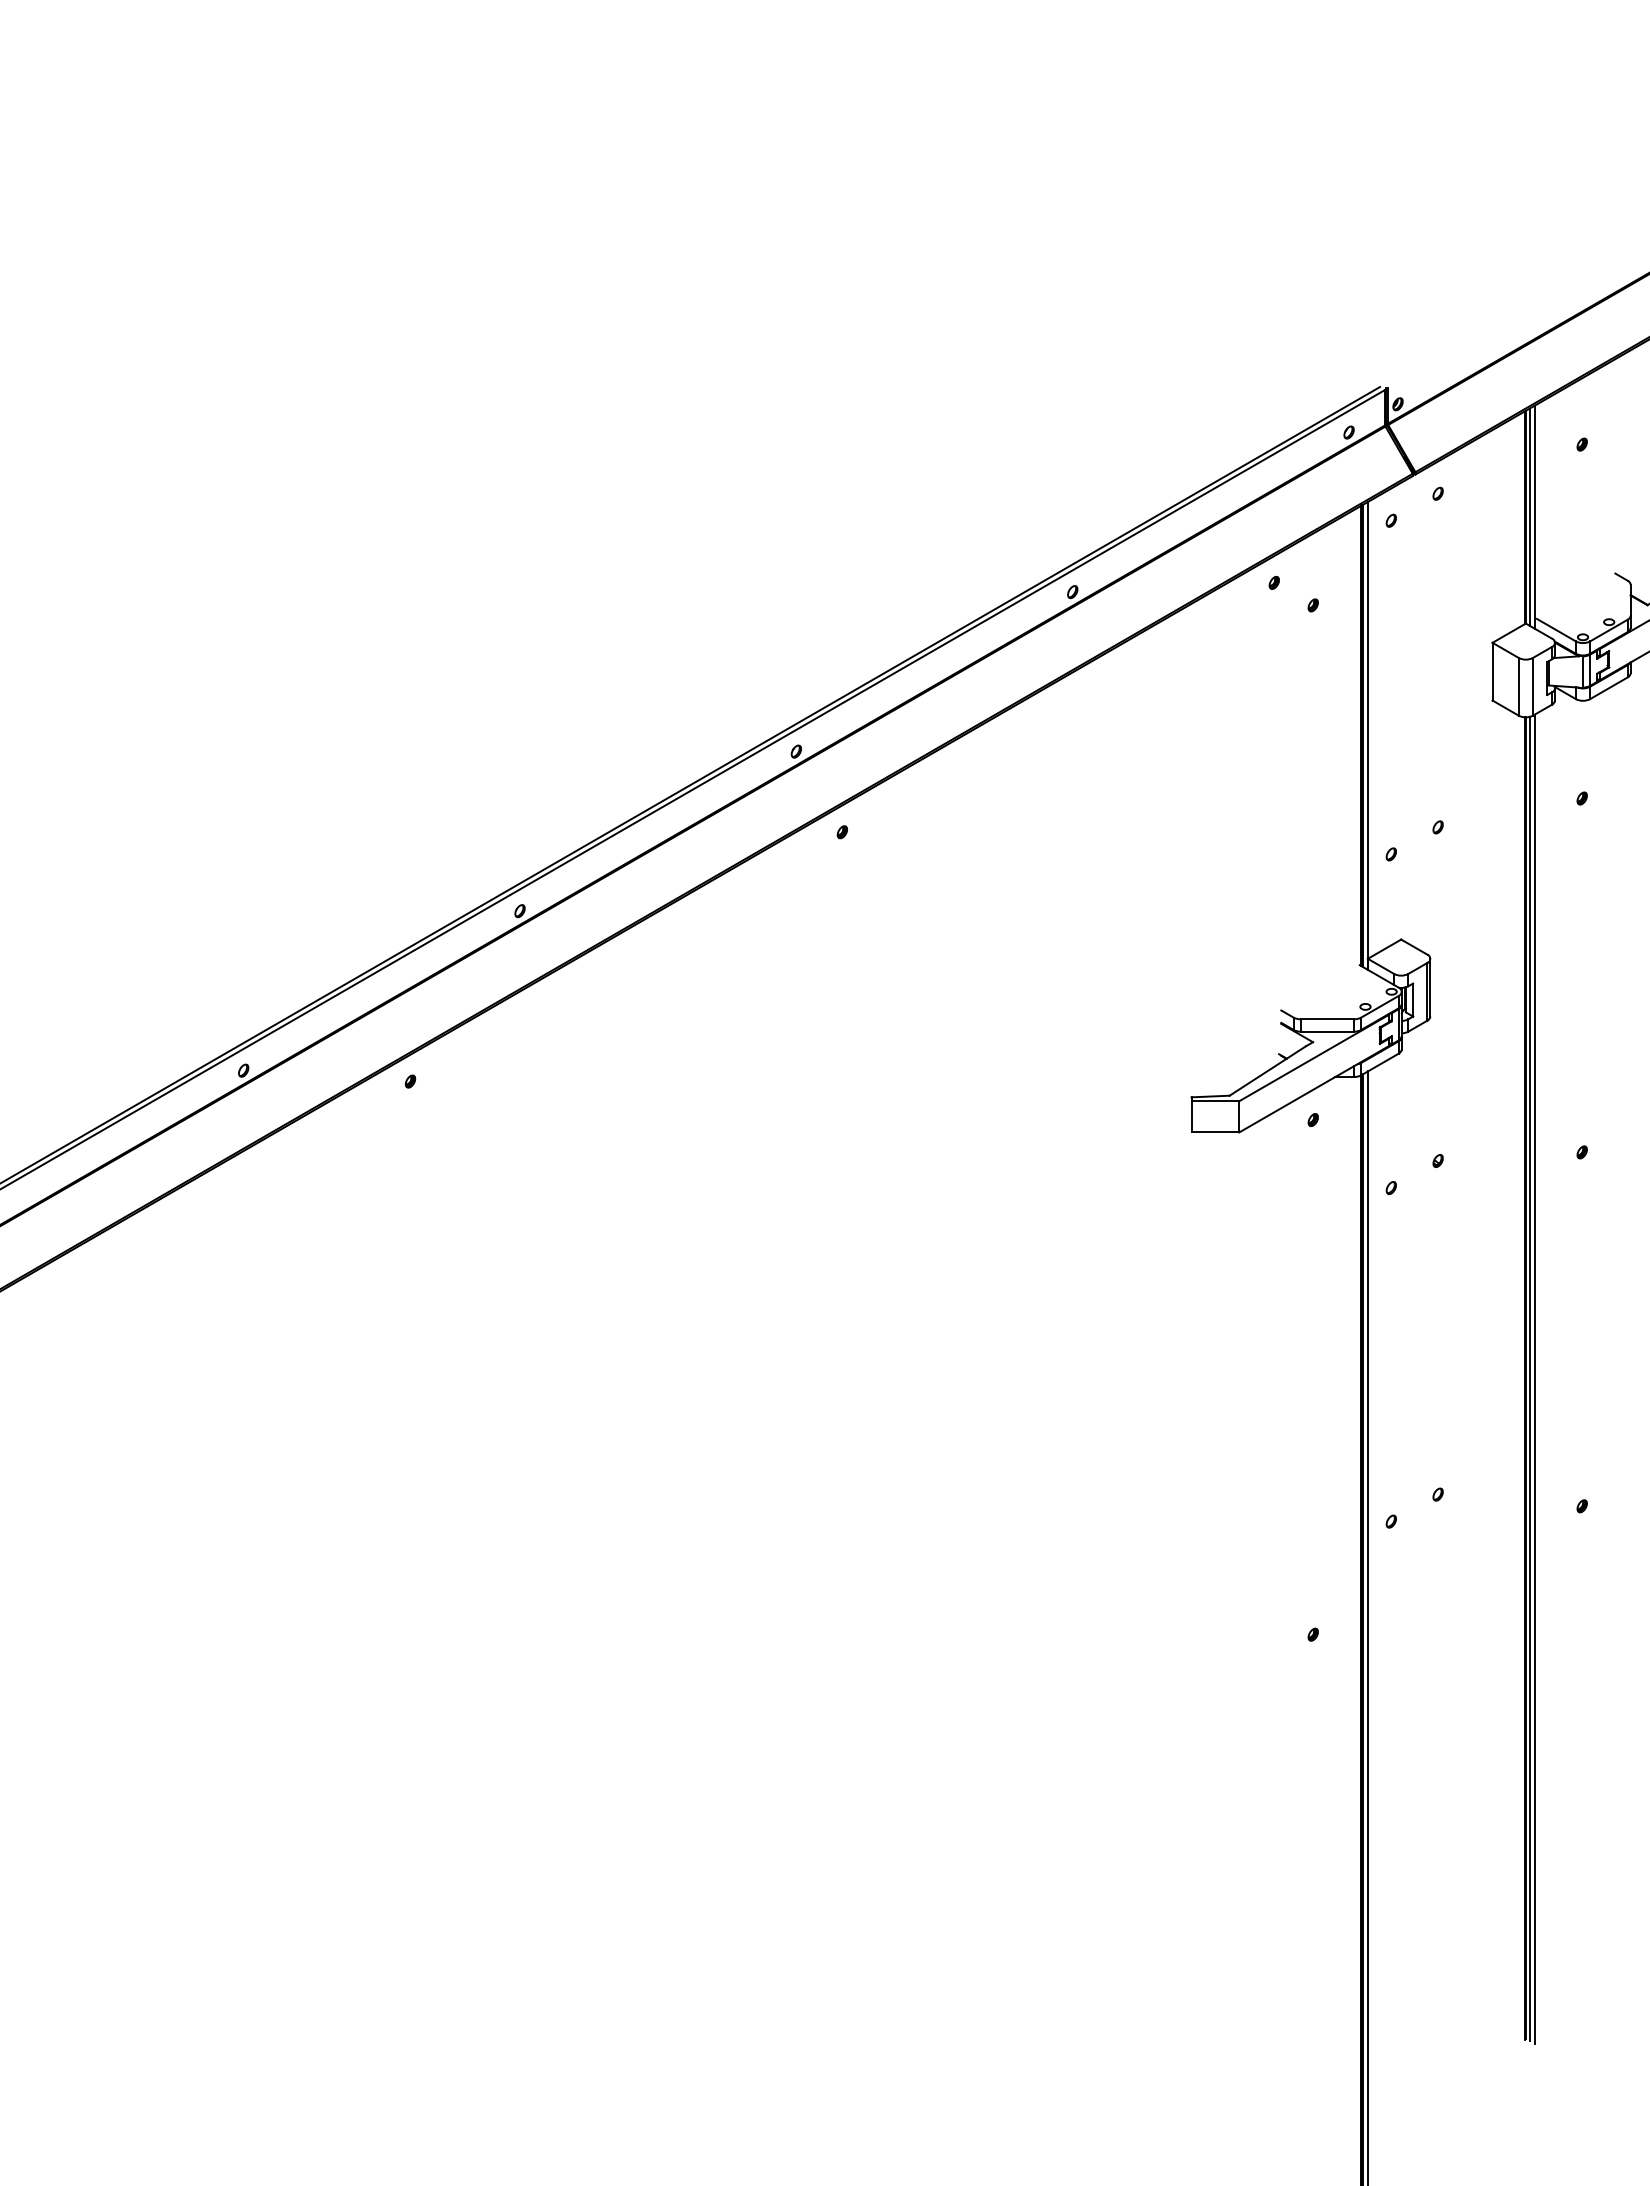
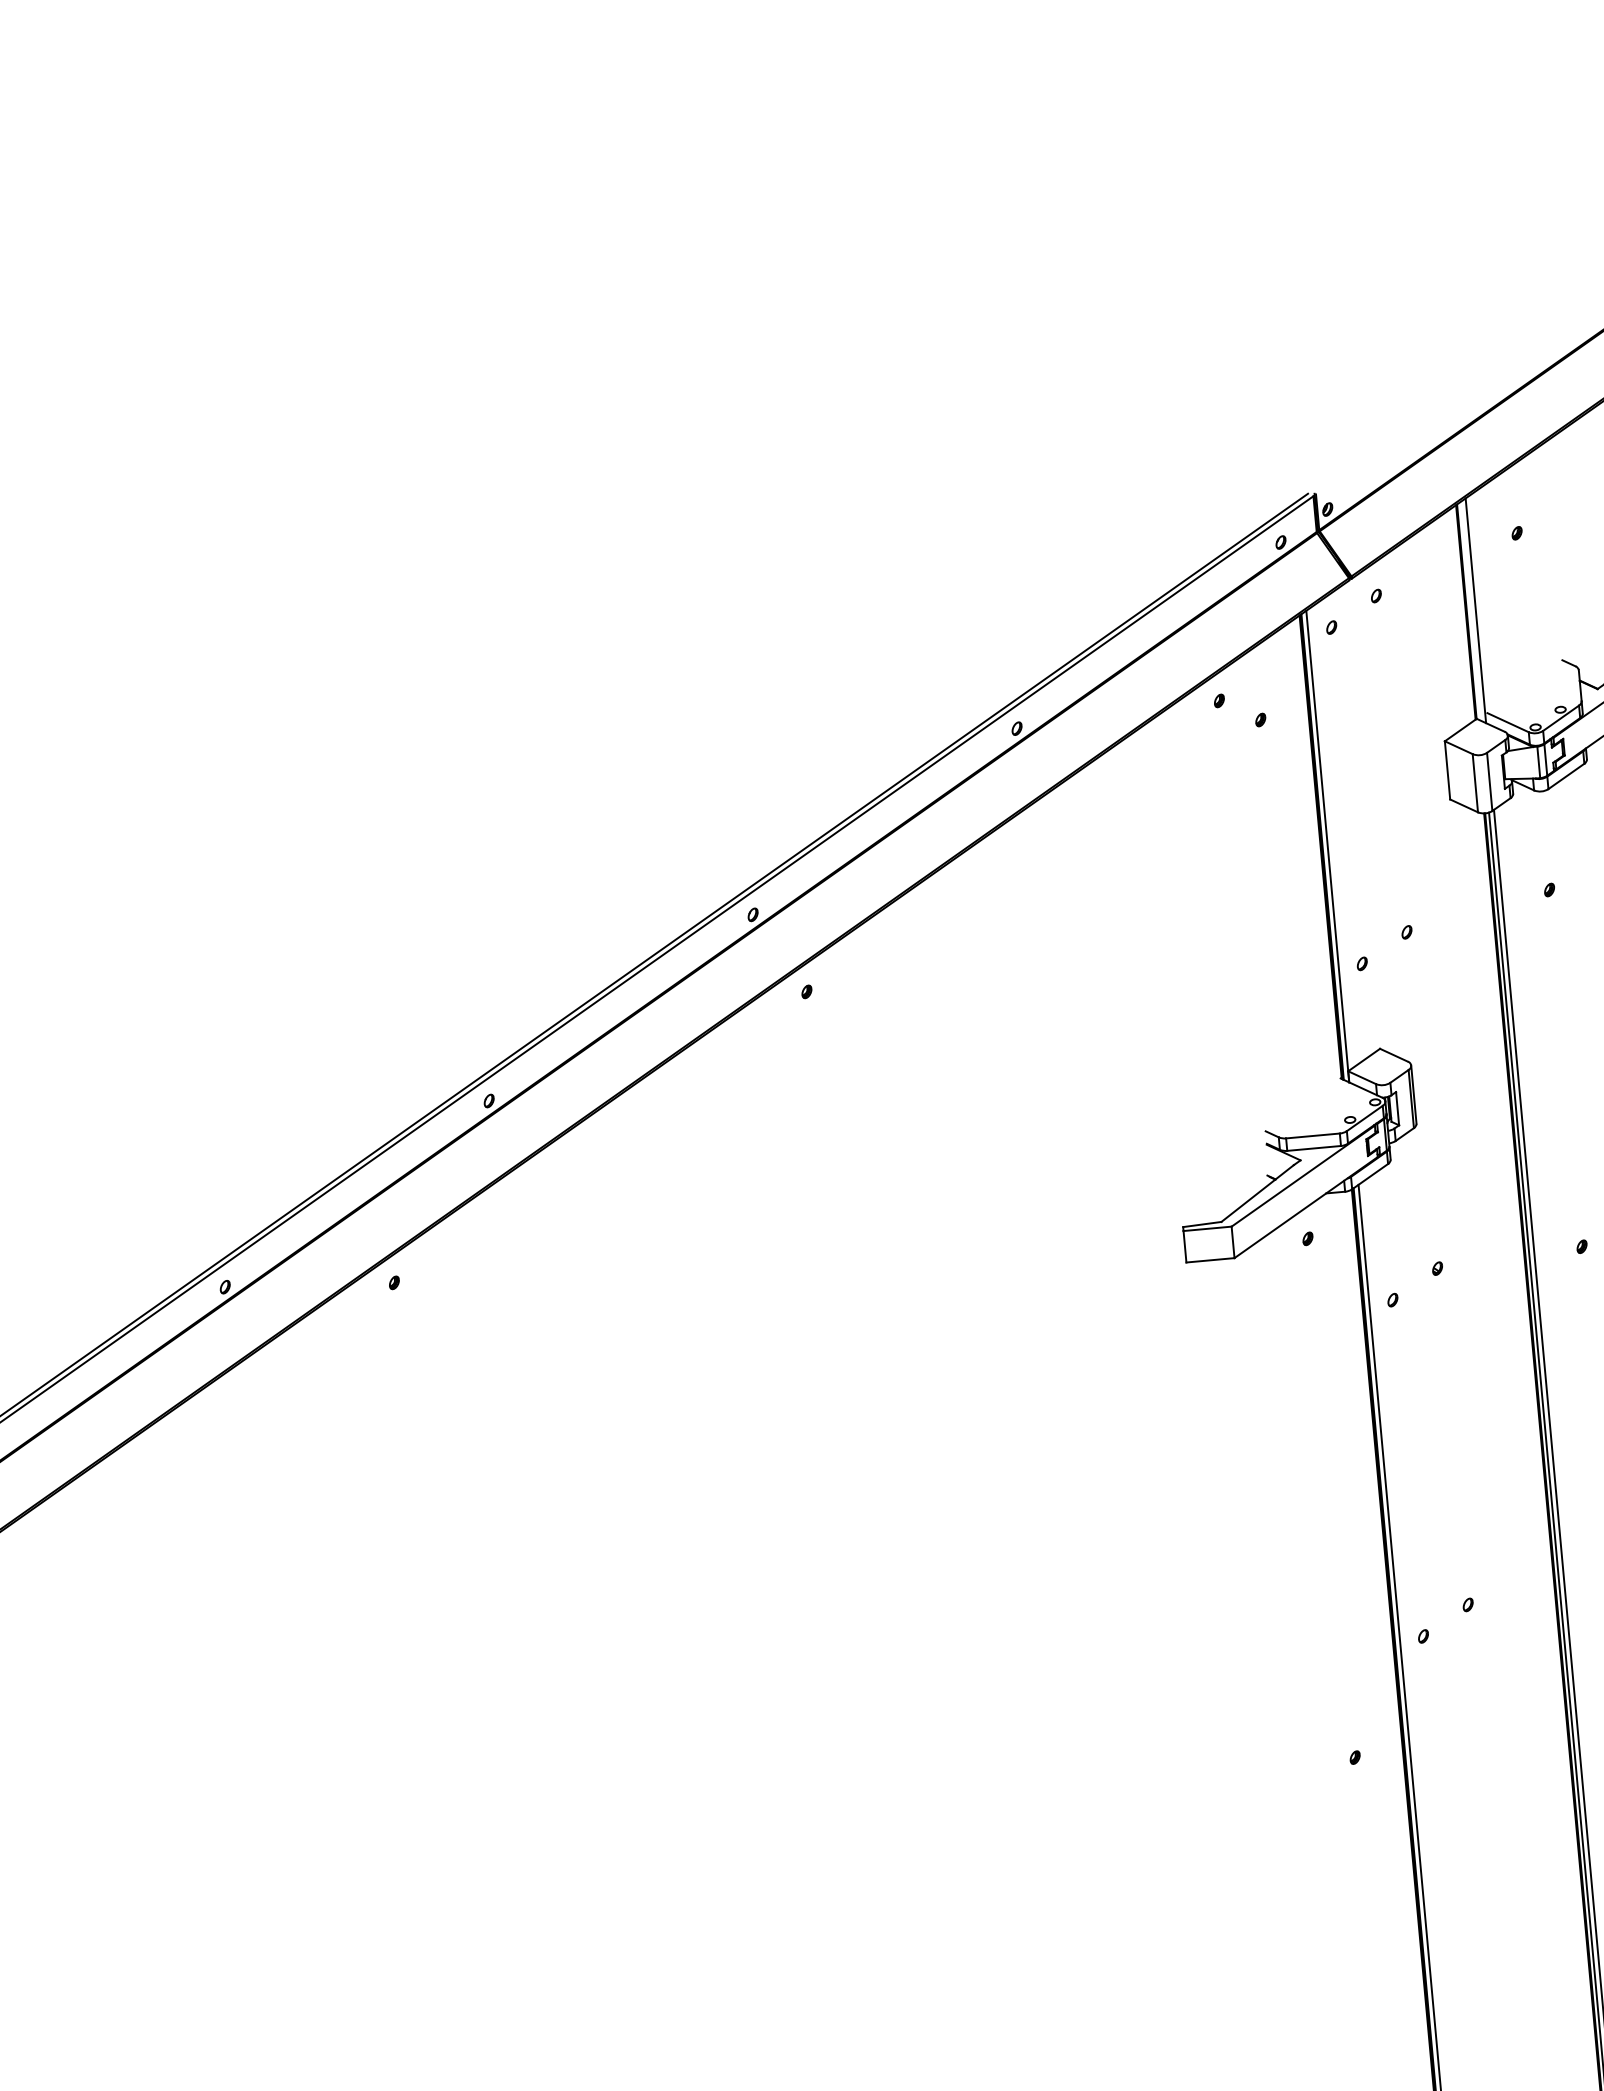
line: (1529, 516) -> (1470, 610), removed

